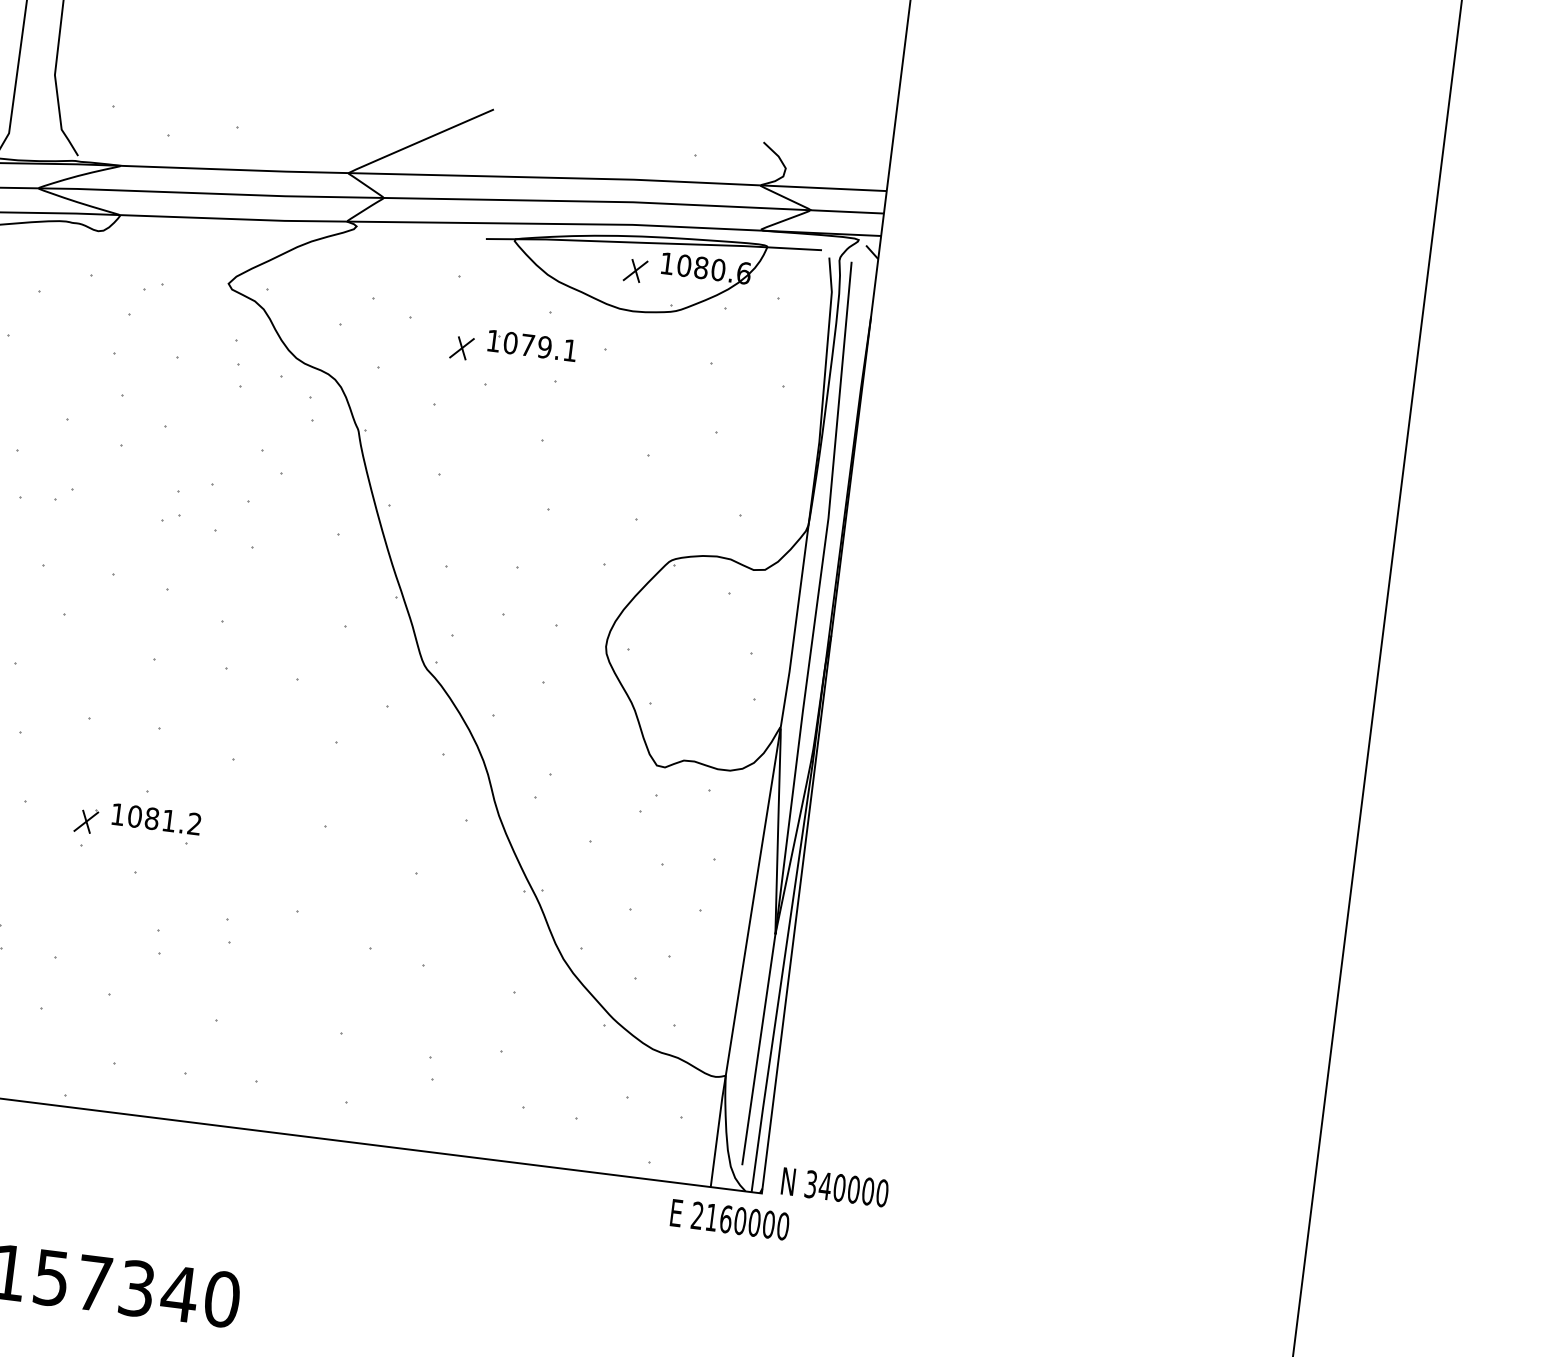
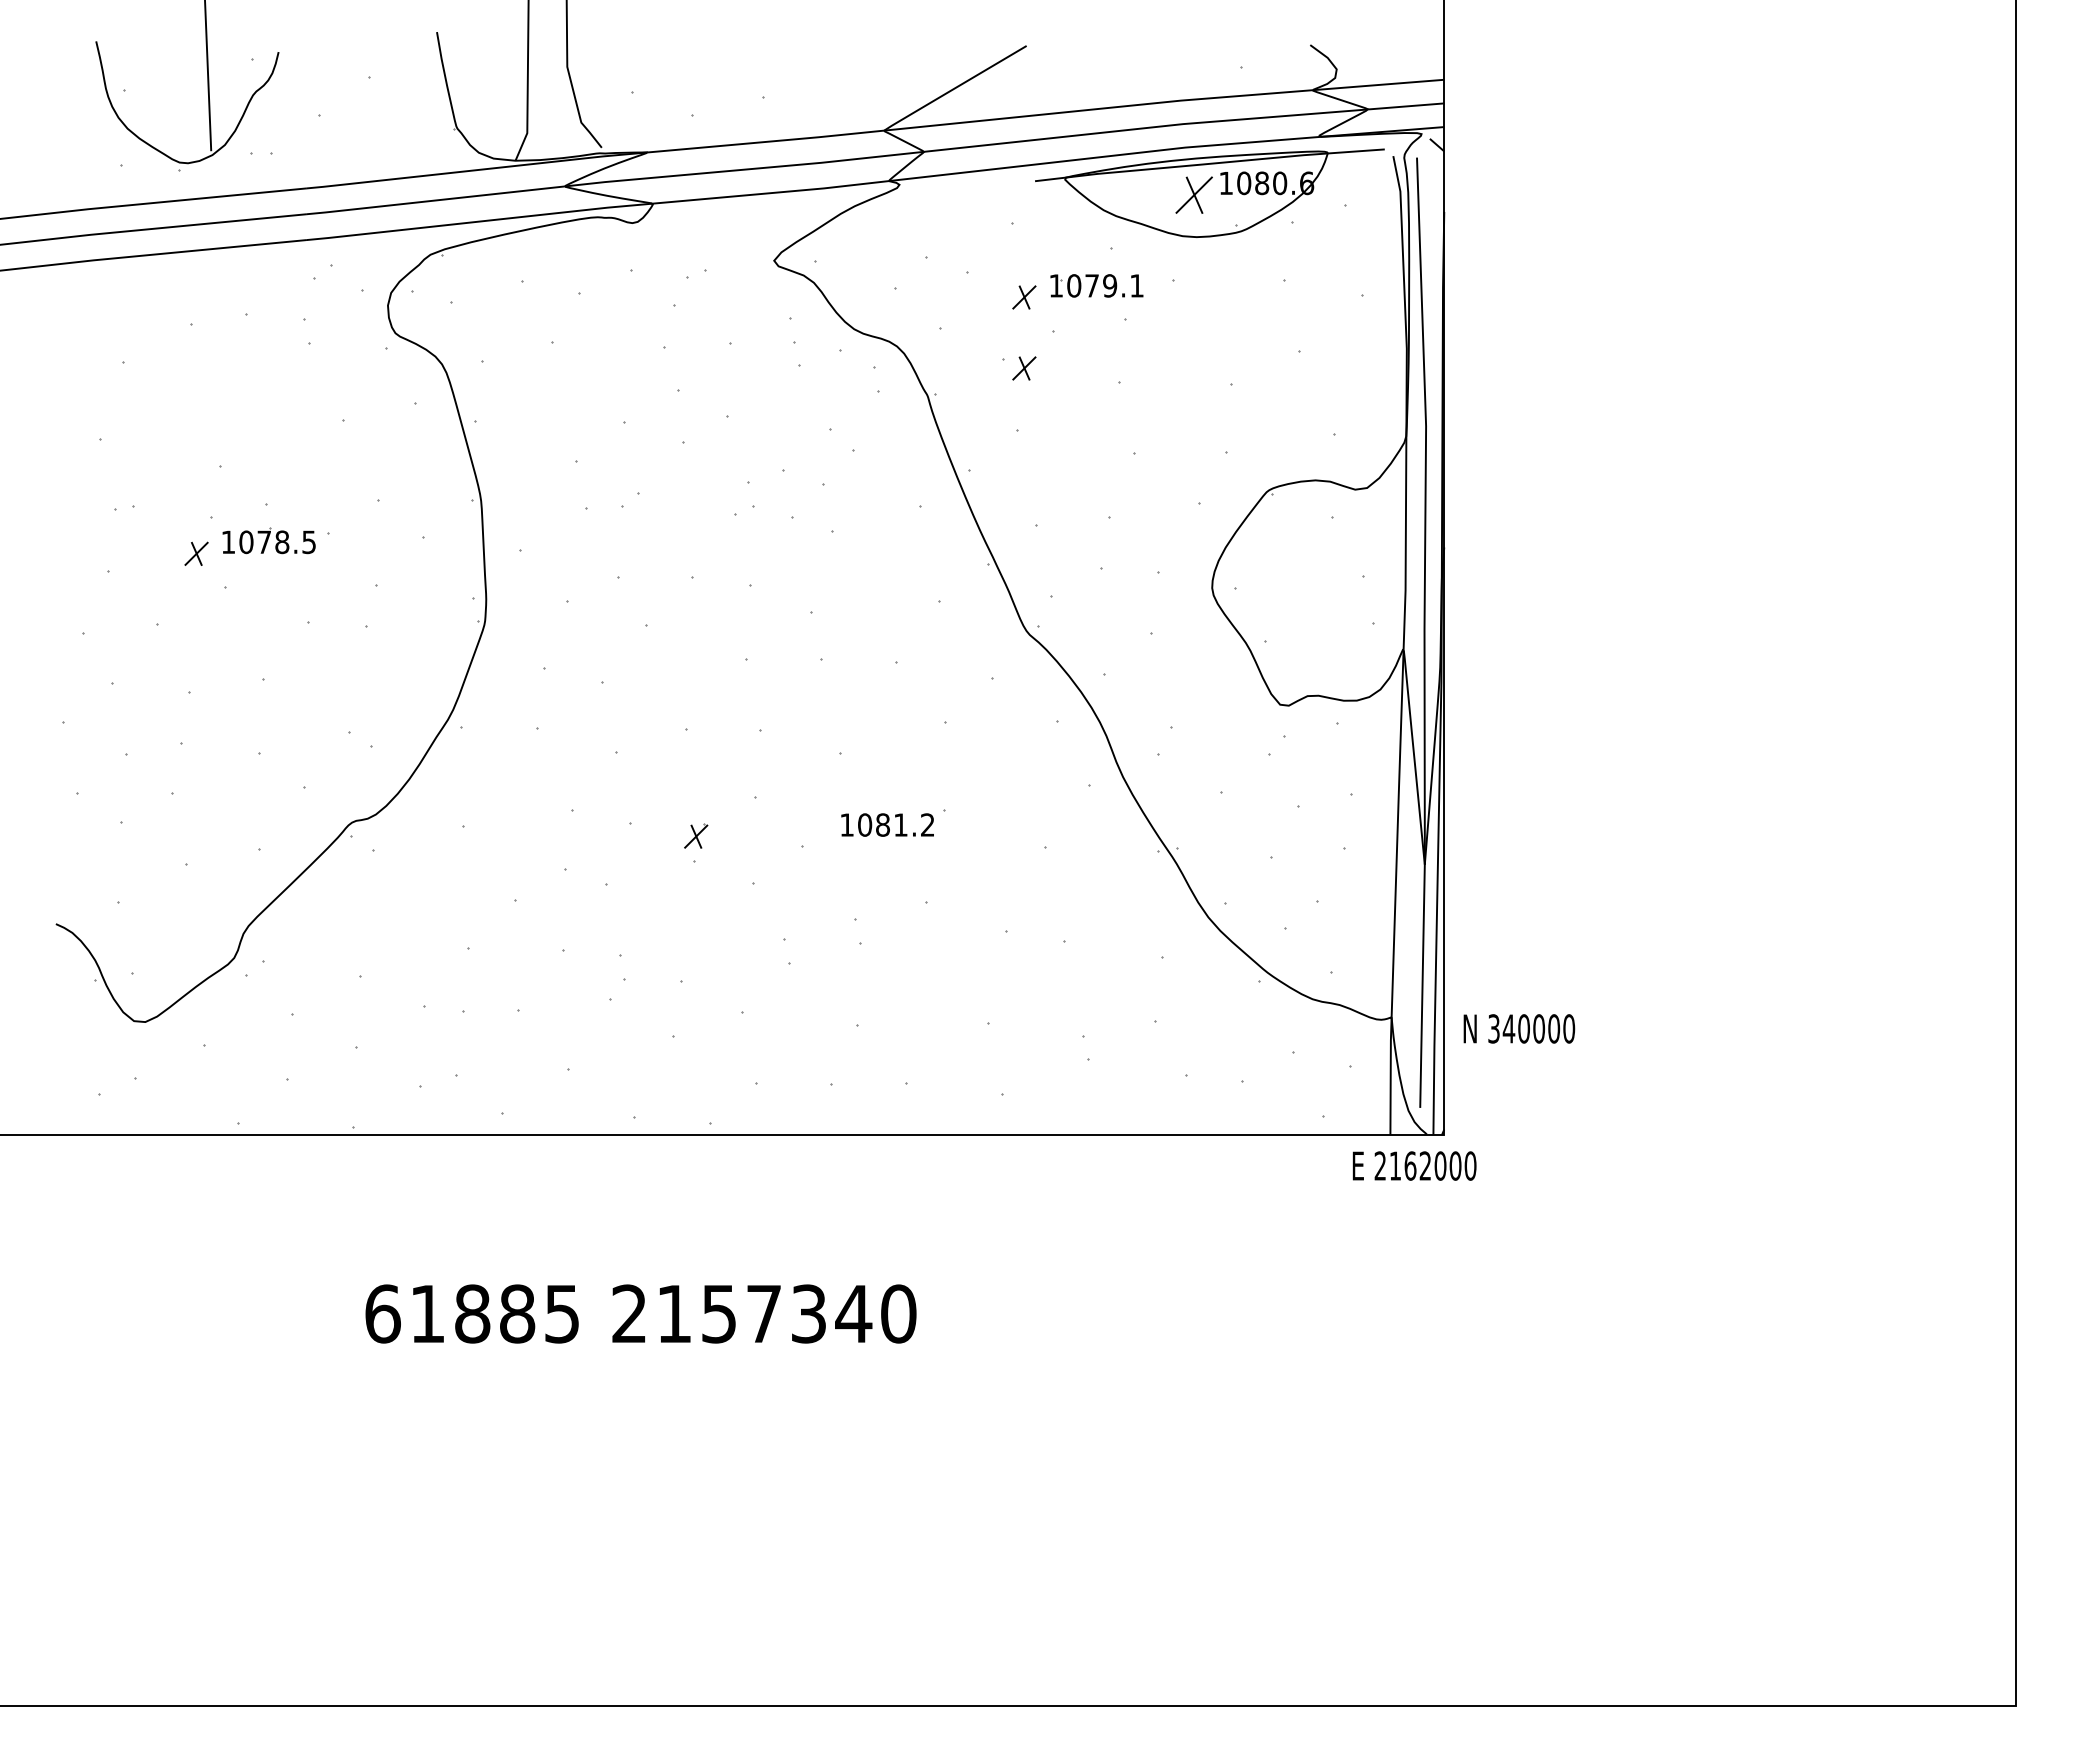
part: (635, 270) -> (1194, 194), size x1.6
part: (453, 415) -> (1024, 368), added
text: (156, 818) -> (887, 824), moved
text: (835, 1187) -> (1519, 1028), moved
text: (740, 1220) -> (1425, 1165), 2160000 -> 2162000

